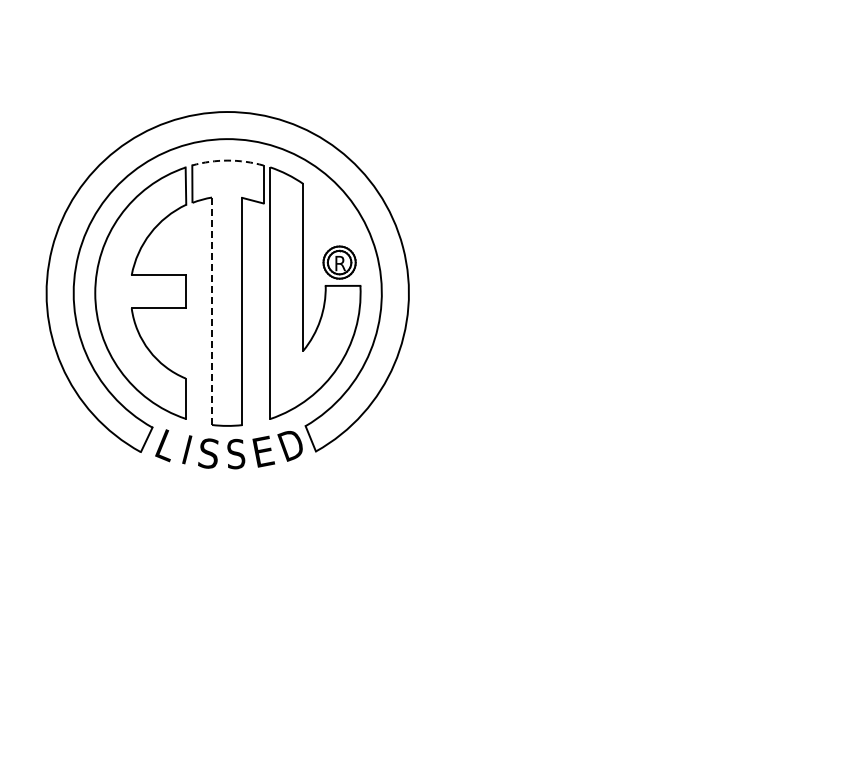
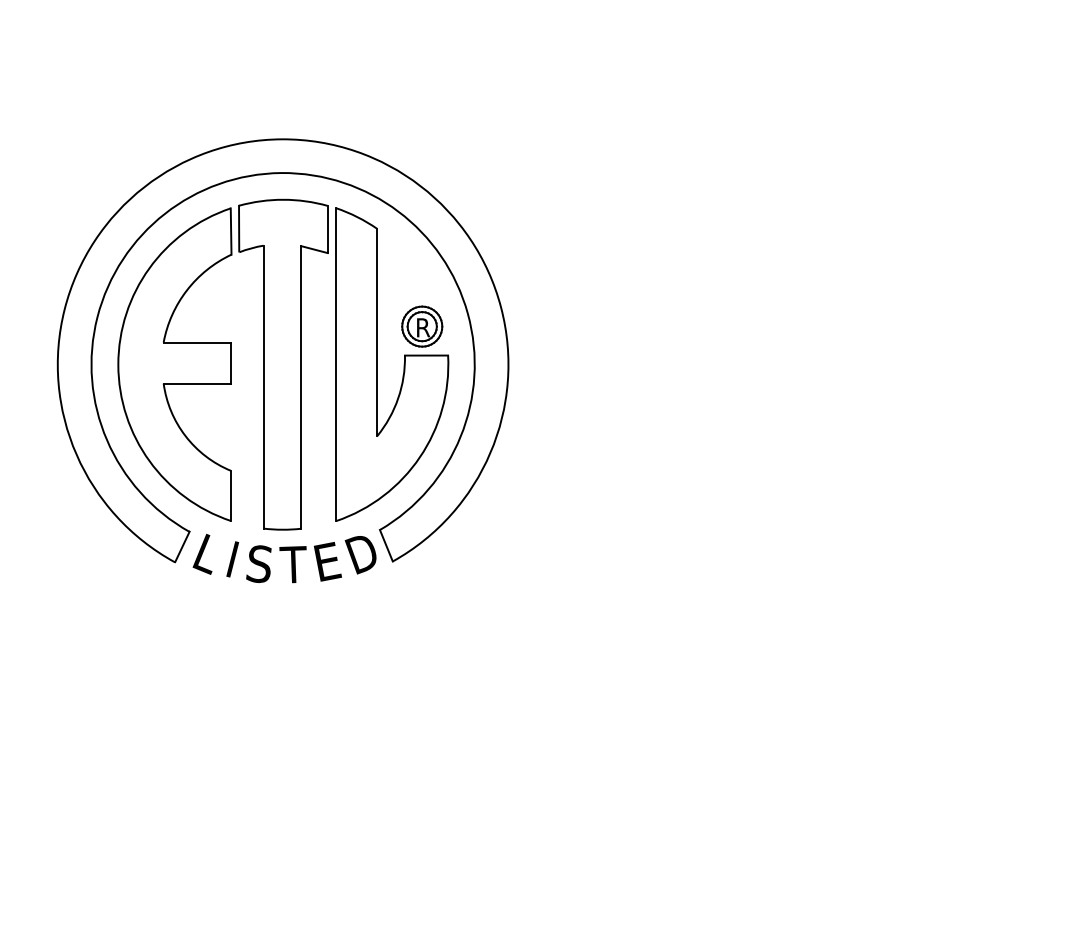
arc: (227, 160) -> (282, 199), dashed -> solid
line: (212, 311) -> (264, 387), dashed -> solid
text: (235, 453) -> (292, 564), S -> T

